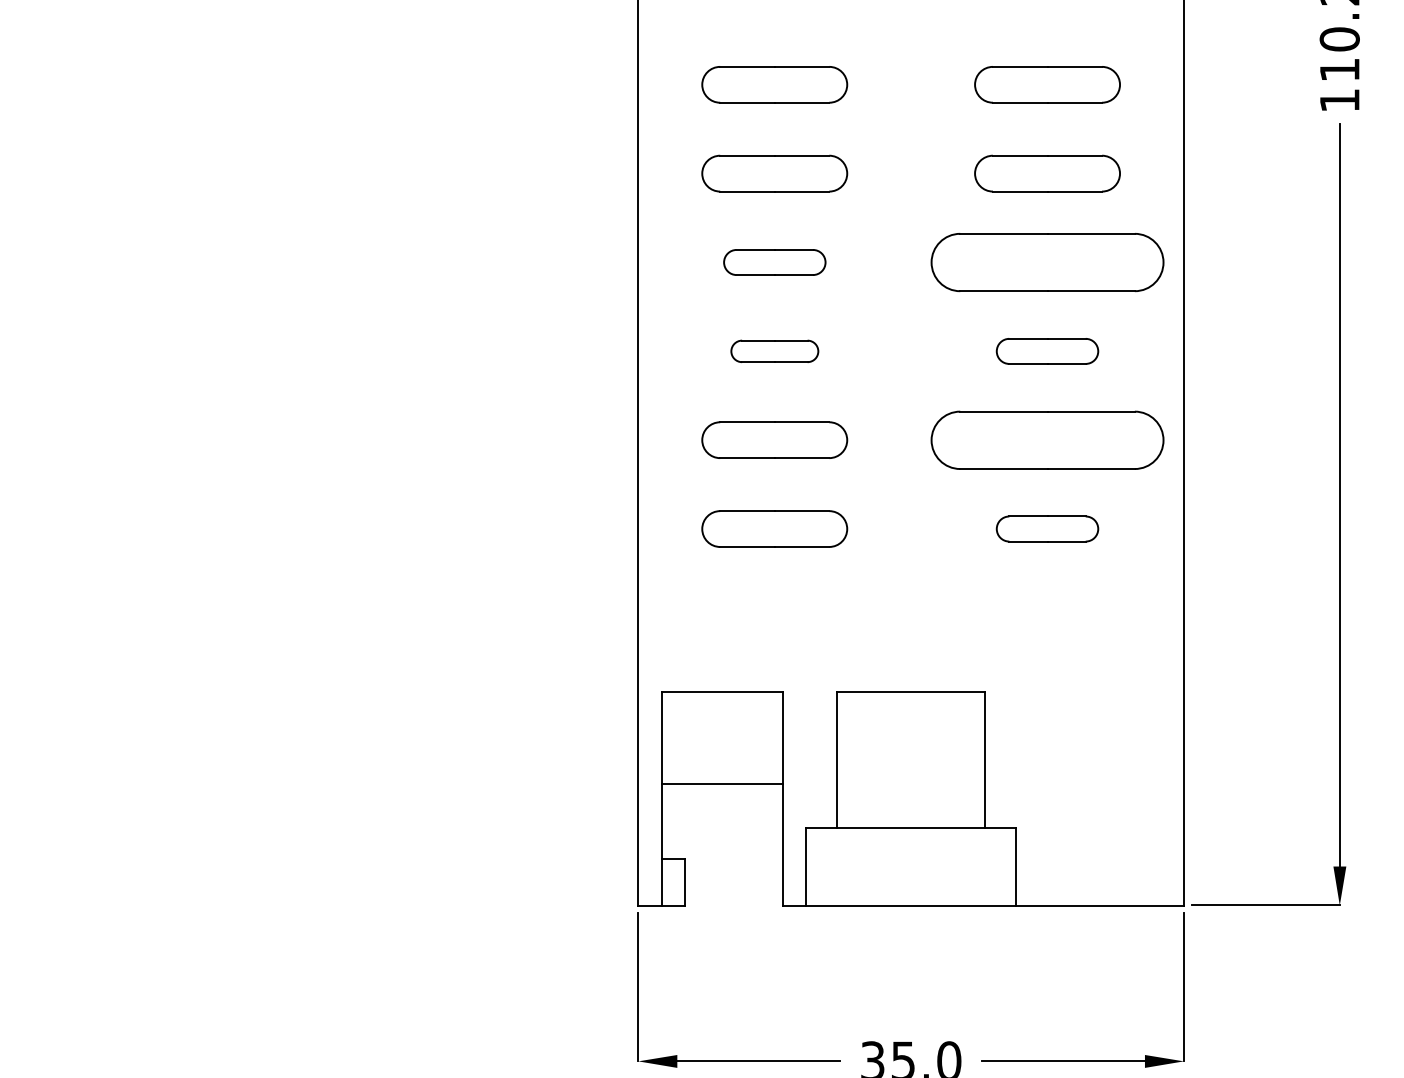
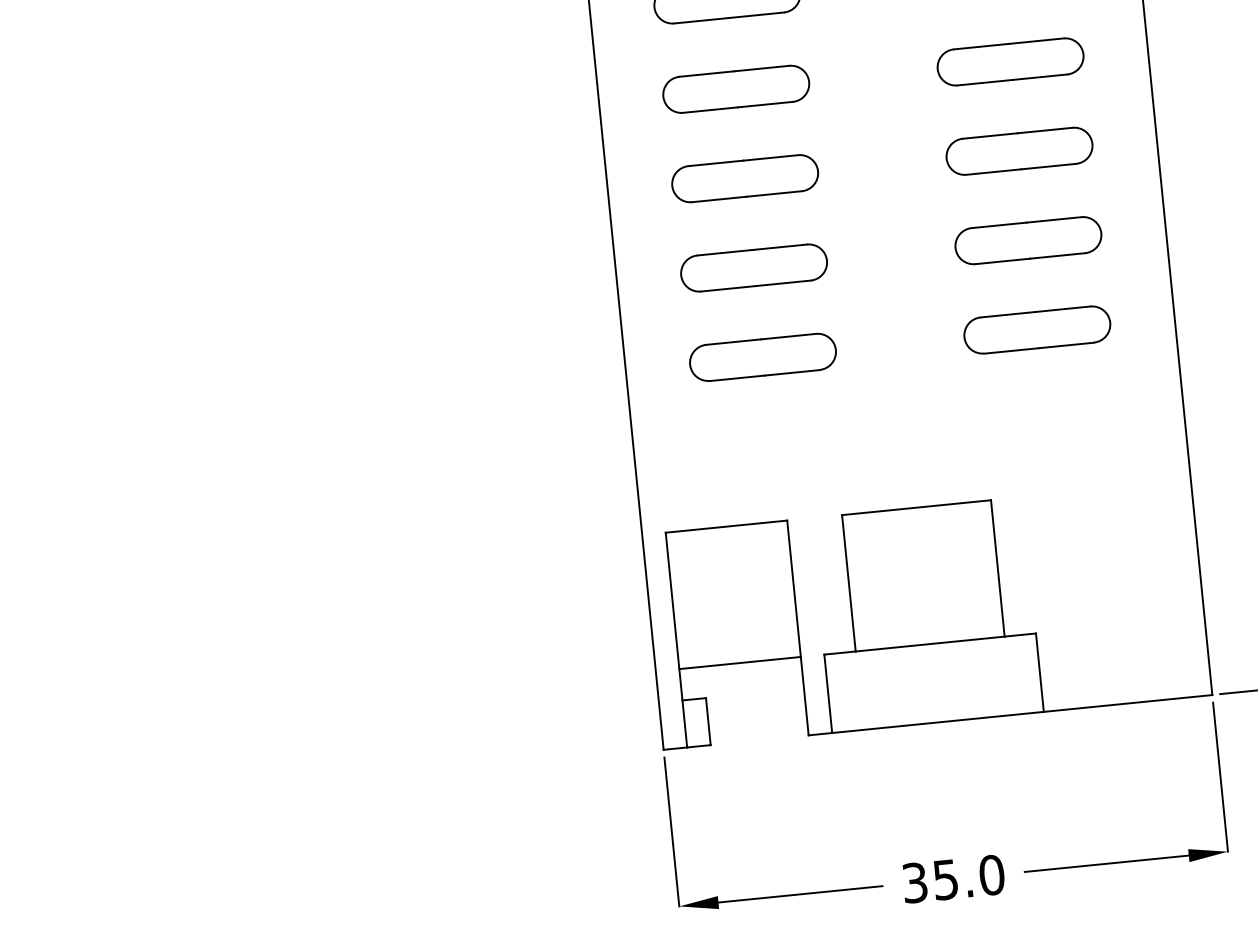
part: (774, 262) -> (736, 89), size x1.43
part: (1047, 262) -> (1010, 61), size x0.62
part: (774, 351) -> (744, 178), size x1.67
part: (1047, 351) -> (1019, 151), size x1.43
part: (1047, 439) -> (1028, 239), size x0.62
part: (1047, 528) -> (1037, 329), size x1.43
line: (721, 783) -> (739, 662), moved

